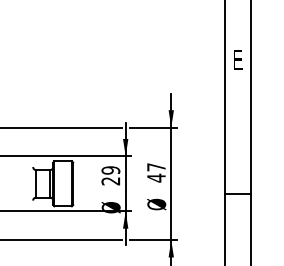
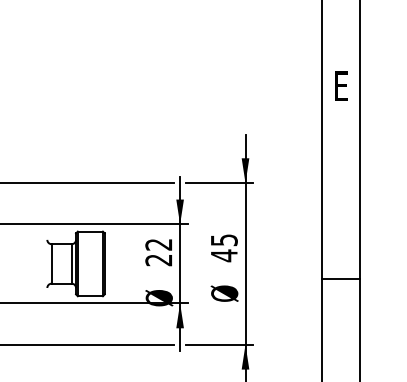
text: (156, 167) -> (224, 240), 47 -> 45
text: (110, 170) -> (158, 244), 29 -> 22

